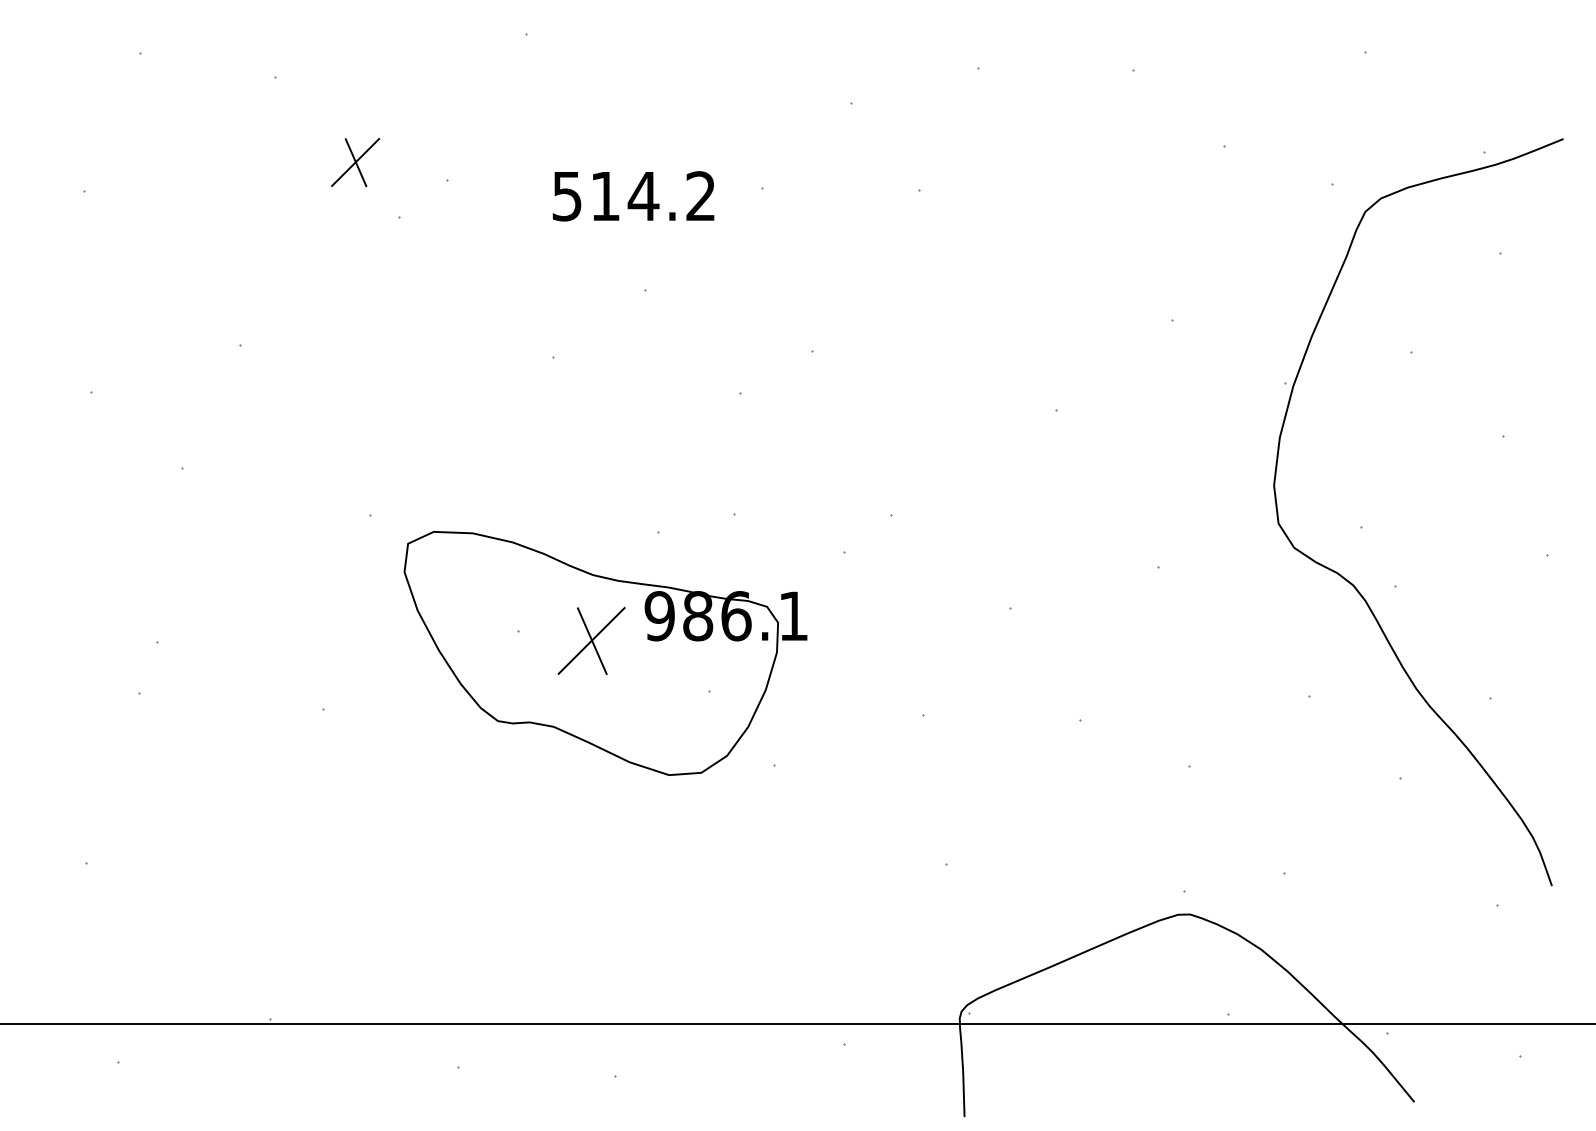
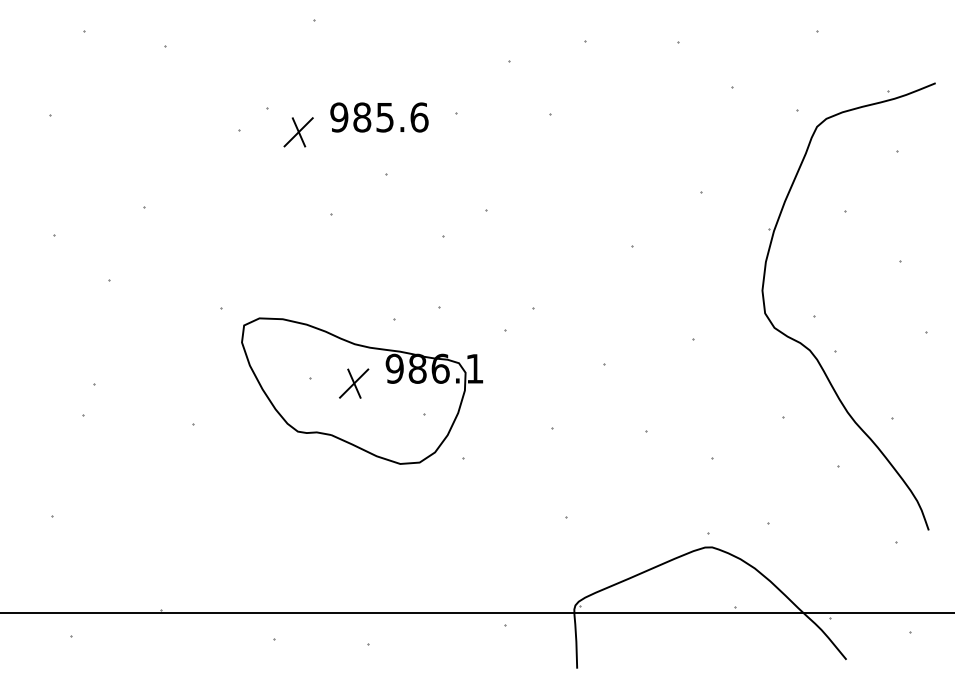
part: (355, 162) -> (298, 132), moved
text: (634, 196) -> (379, 117), 514.2 -> 985.6
part: (592, 640) -> (354, 383), size x0.71

